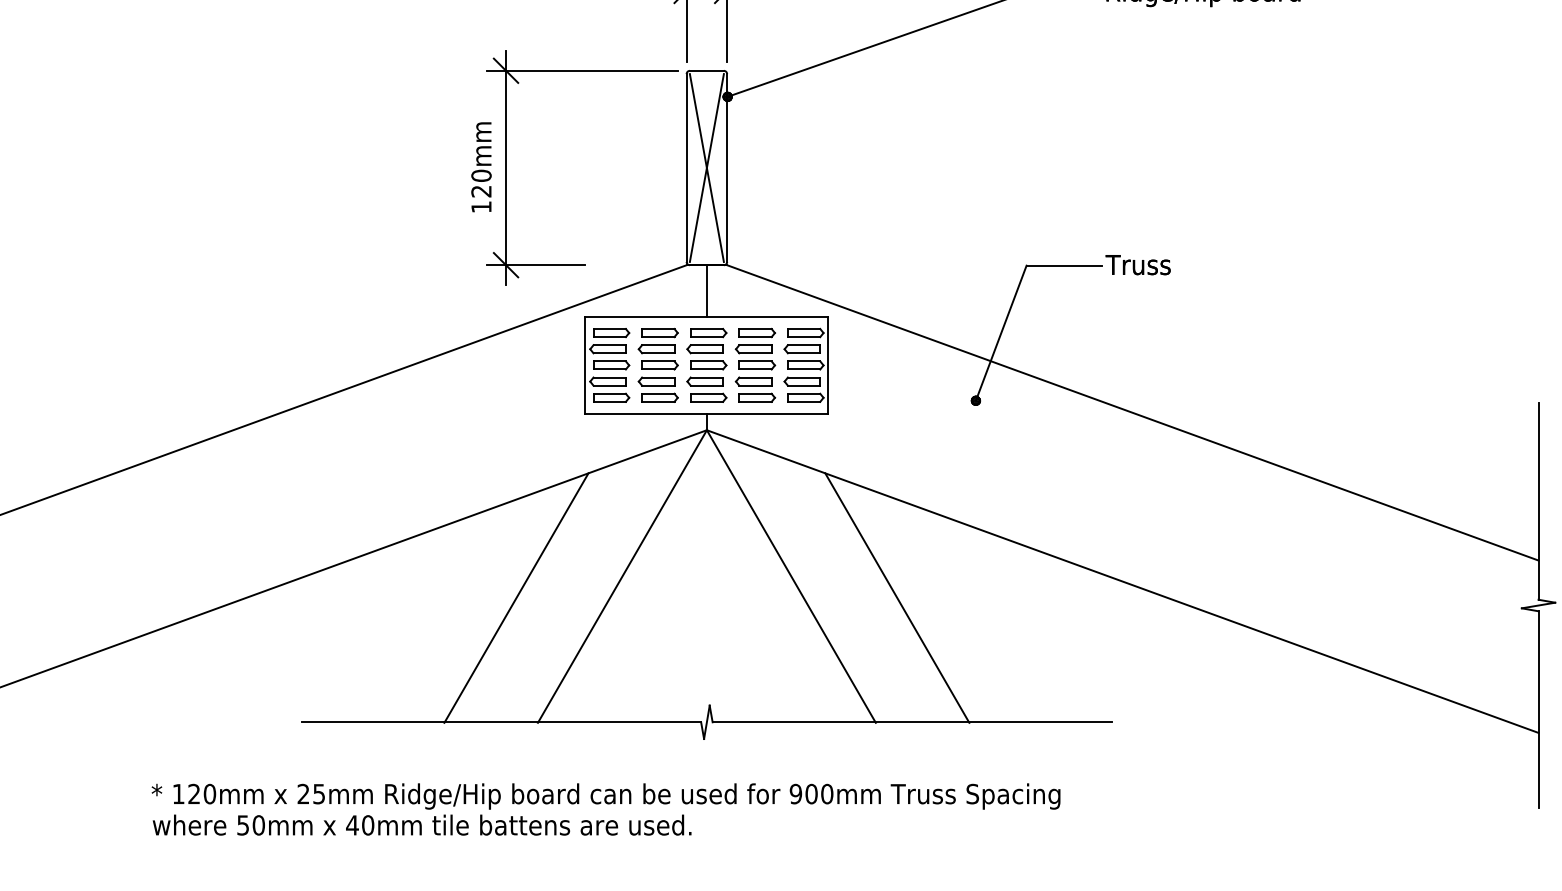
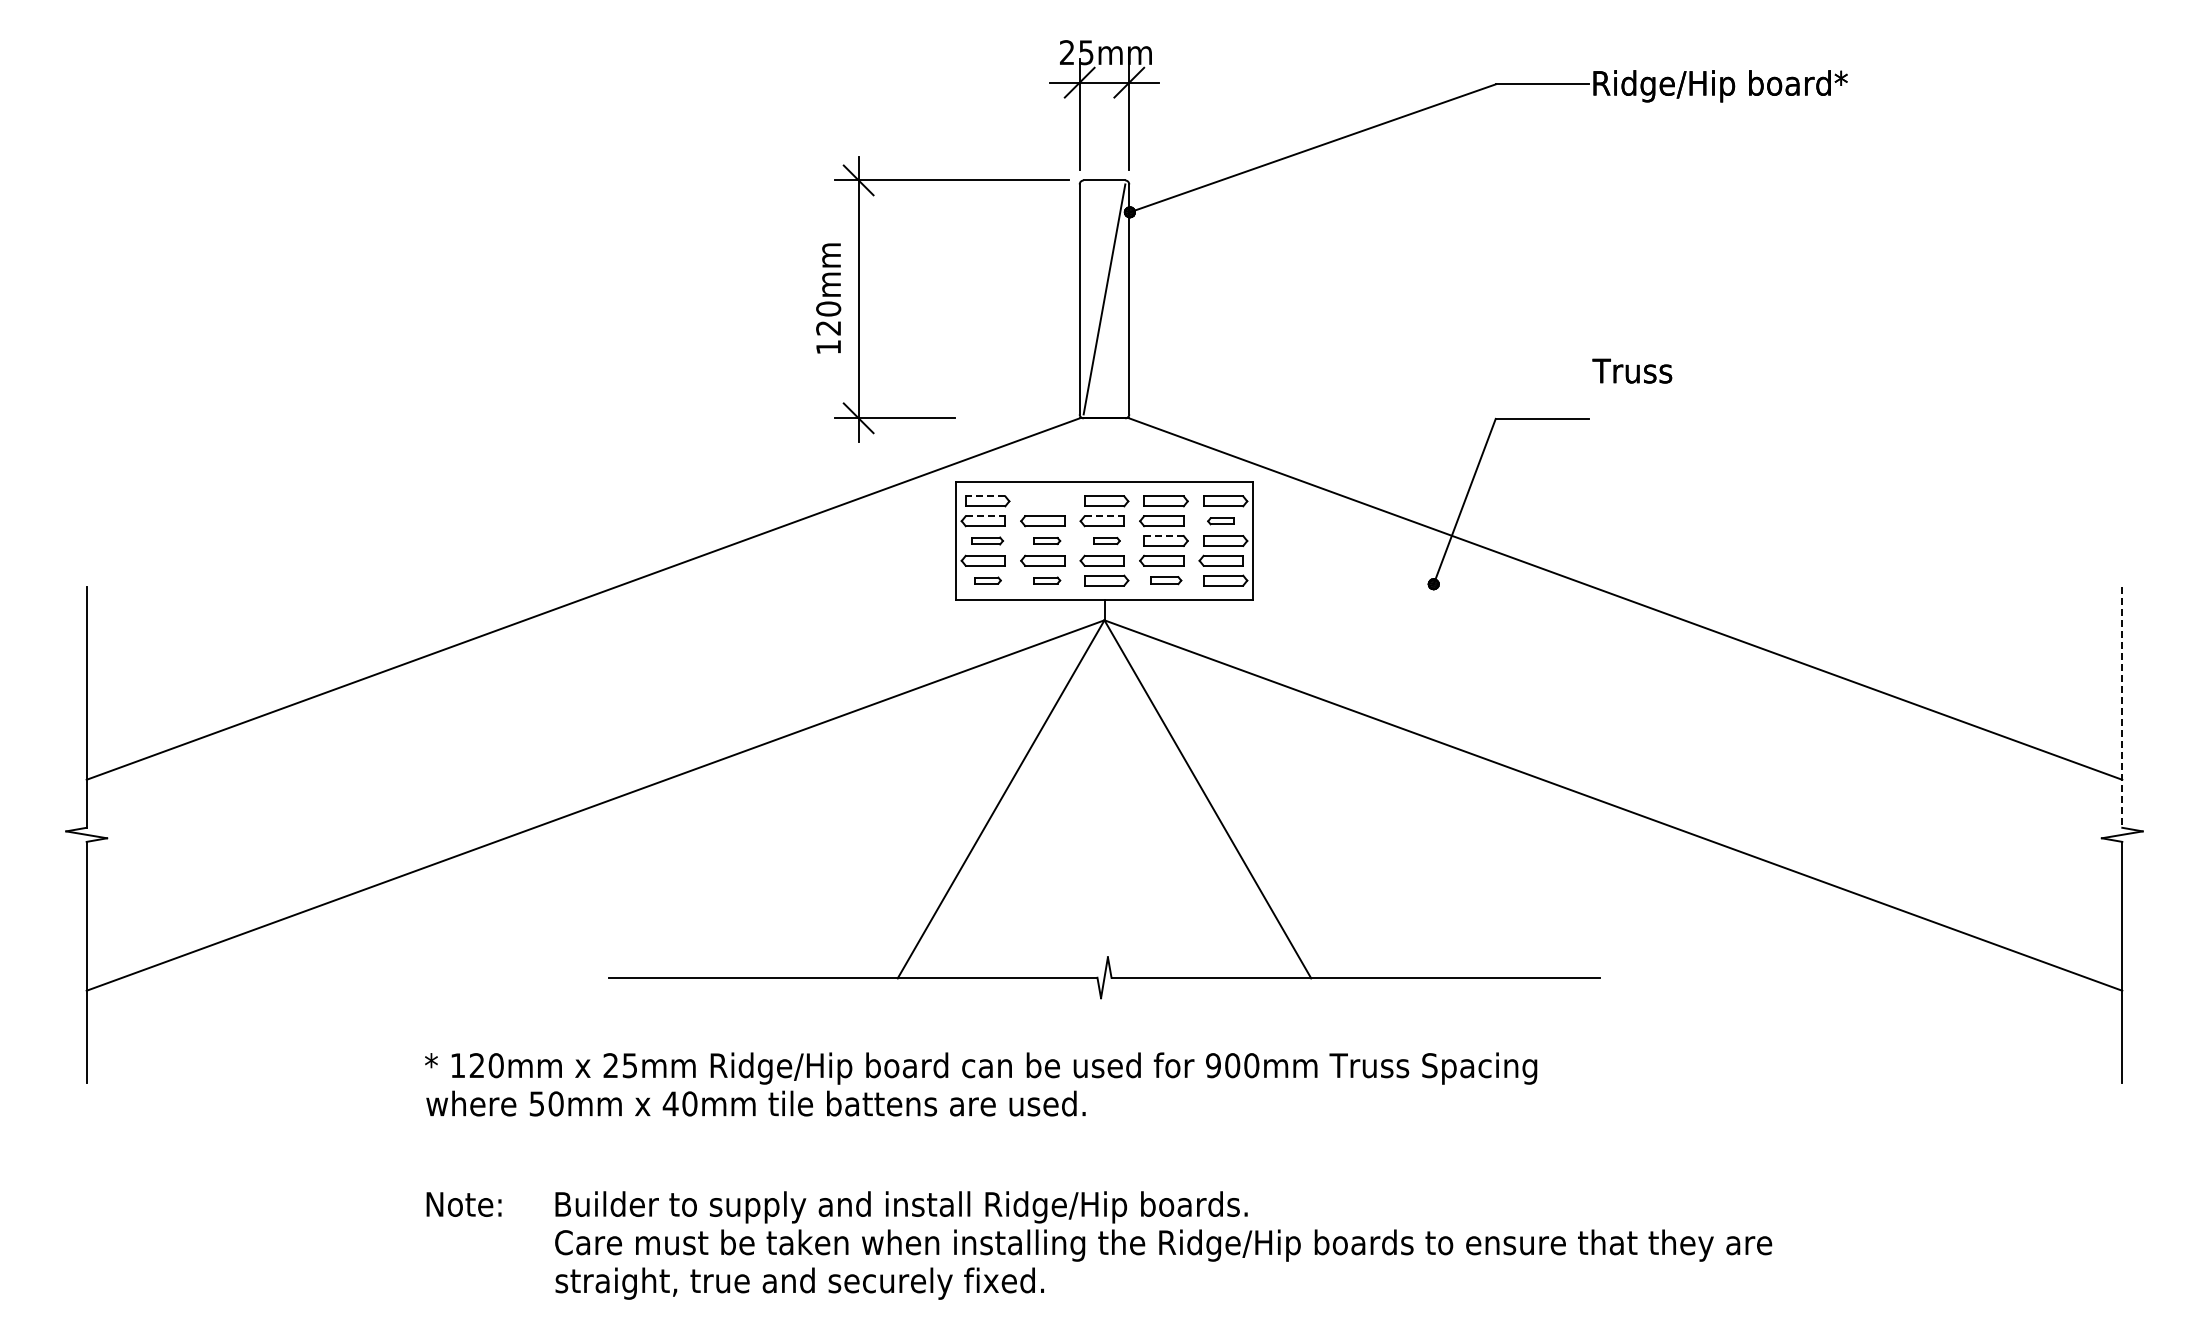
line: (706, 168) -> (1104, 299), removed
text: (1138, 264) -> (1632, 370), moved
line: (706, 290) -> (1104, 449), removed
line: (609, 329) -> (985, 496), solid -> dashed
part: (659, 333) -> (1046, 501), removed
line: (609, 345) -> (985, 516), solid -> dashed
line: (706, 345) -> (1104, 516), solid -> dashed
part: (801, 349) -> (1220, 521), size x0.6
line: (755, 361) -> (1163, 536), solid -> dashed
part: (611, 365) -> (987, 540), size x0.7
part: (659, 365) -> (1046, 540), size x0.6
part: (708, 365) -> (1106, 540), size x0.6
part: (611, 397) -> (987, 580), size x0.6
part: (659, 397) -> (1046, 580), size x0.6
part: (756, 397) -> (1165, 580), size x0.7
line: (1538, 501) -> (2122, 707), solid -> dashed
line: (516, 597) -> (871, 825), removed
line: (897, 597) -> (1337, 825), removed

